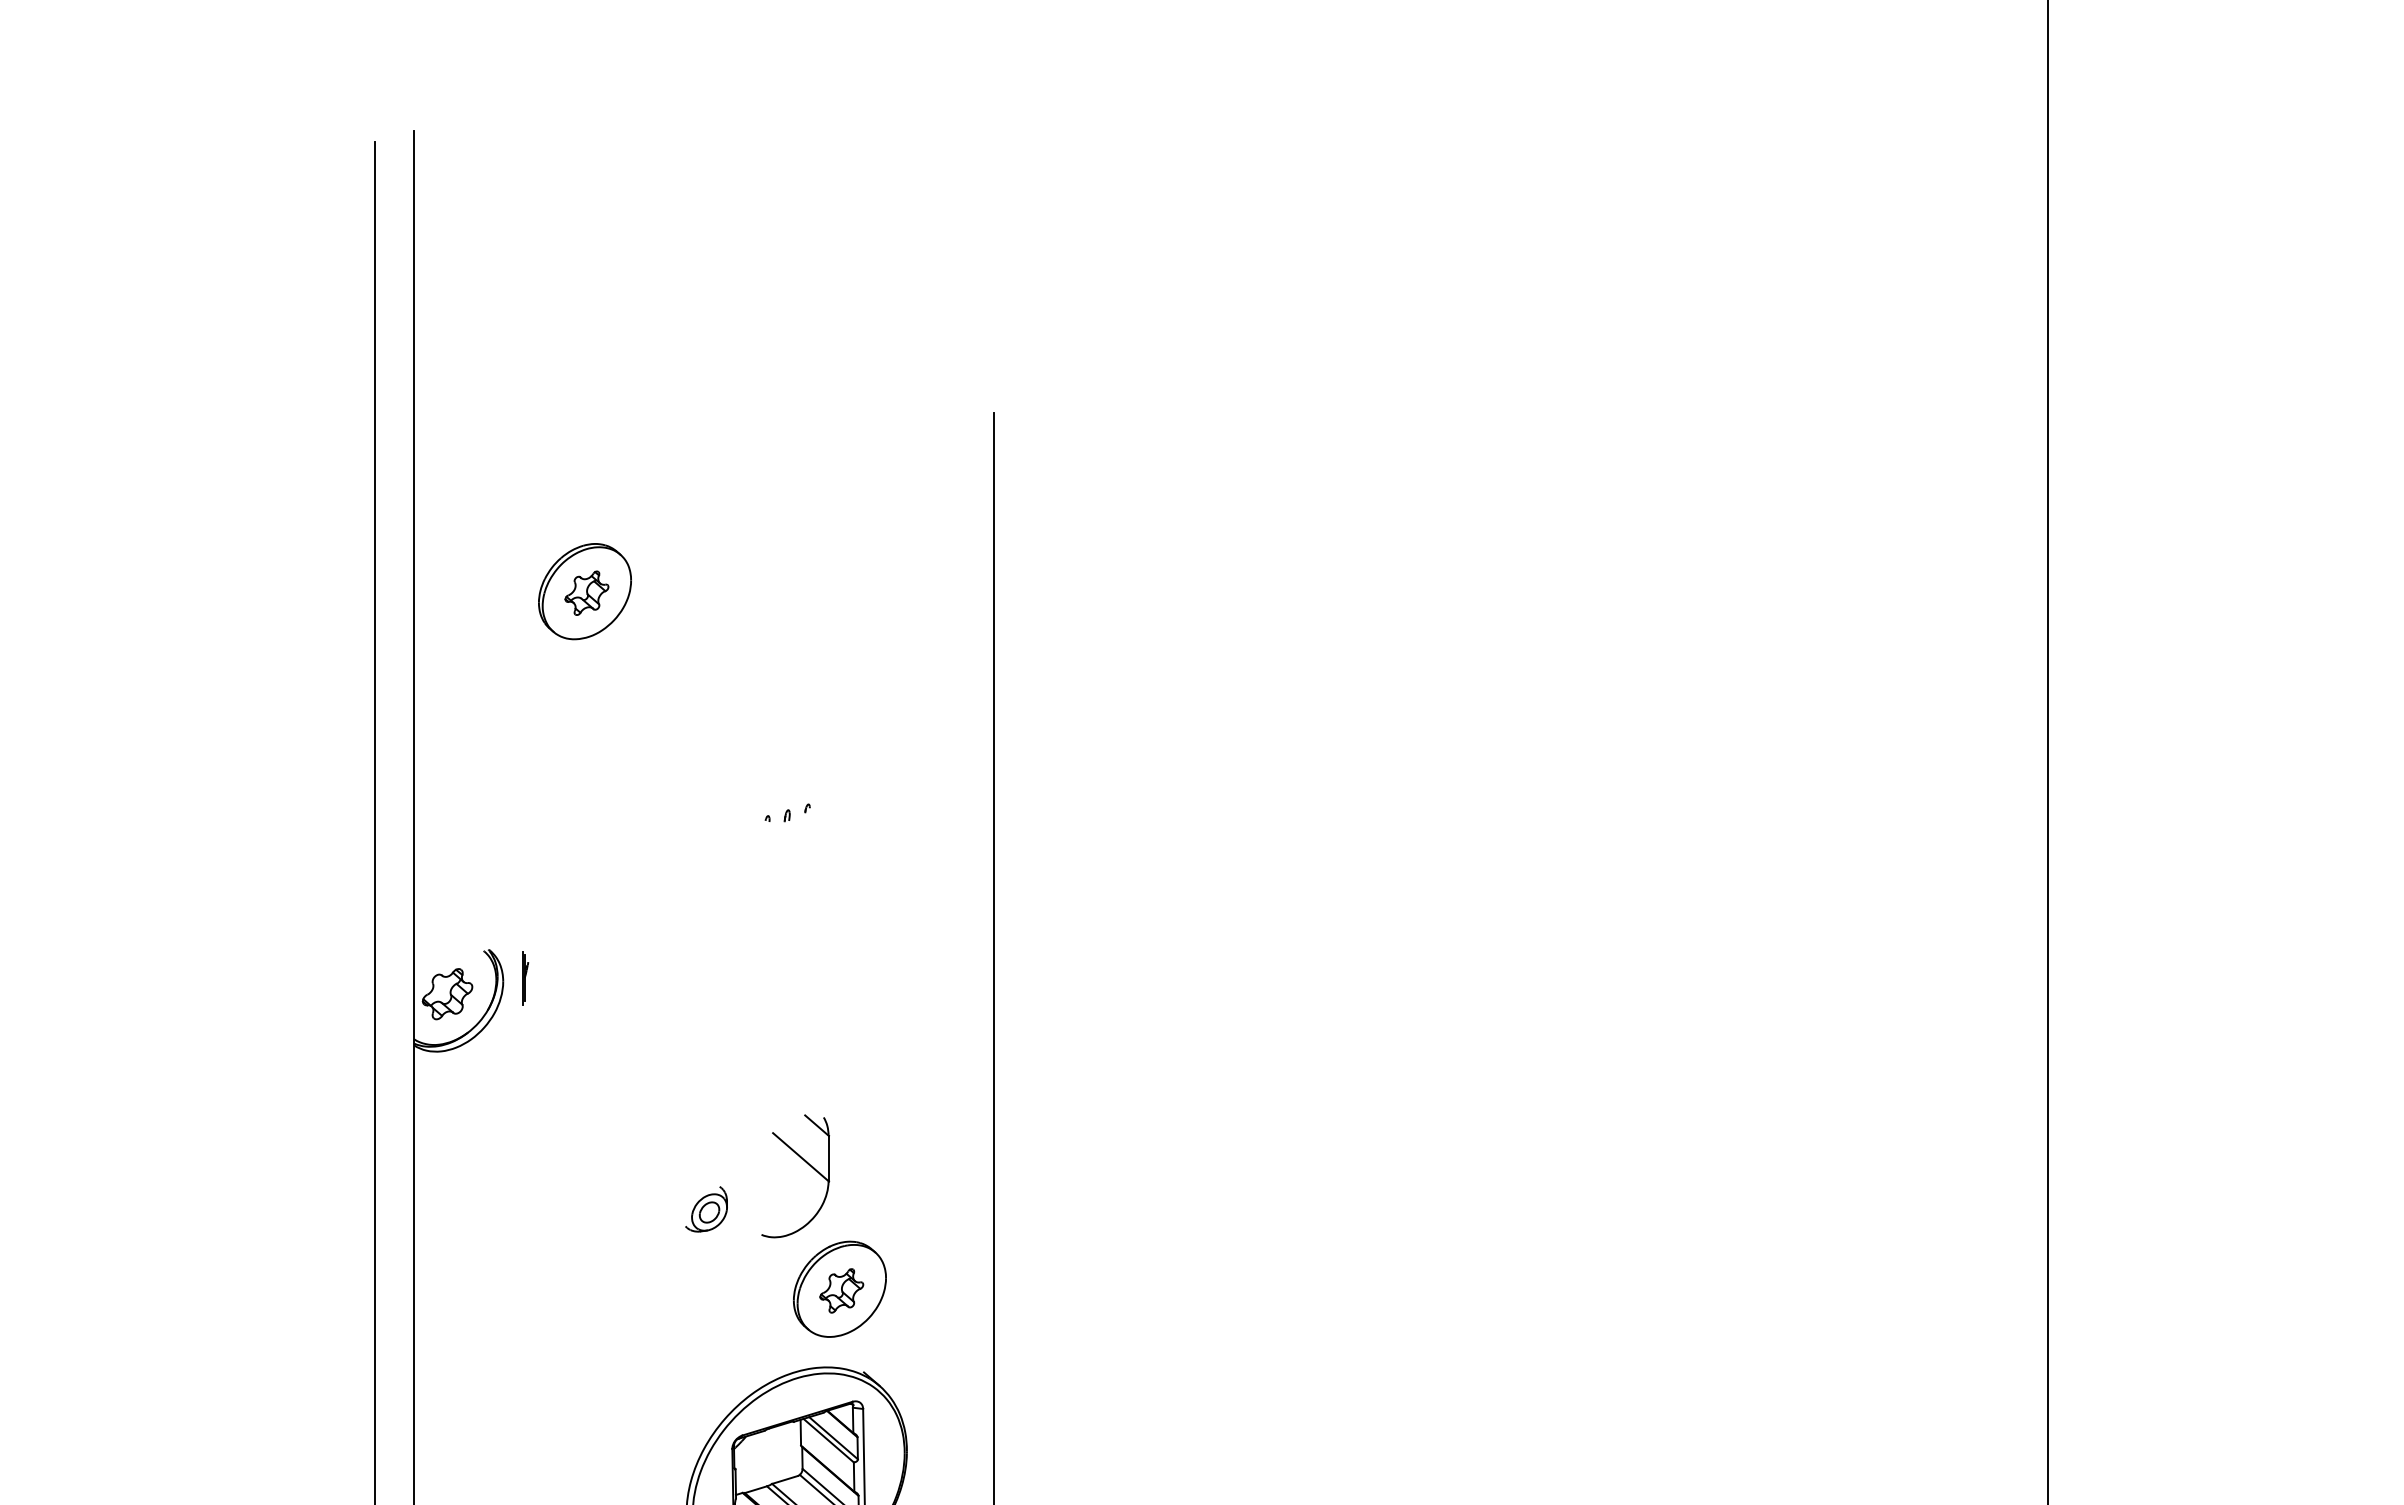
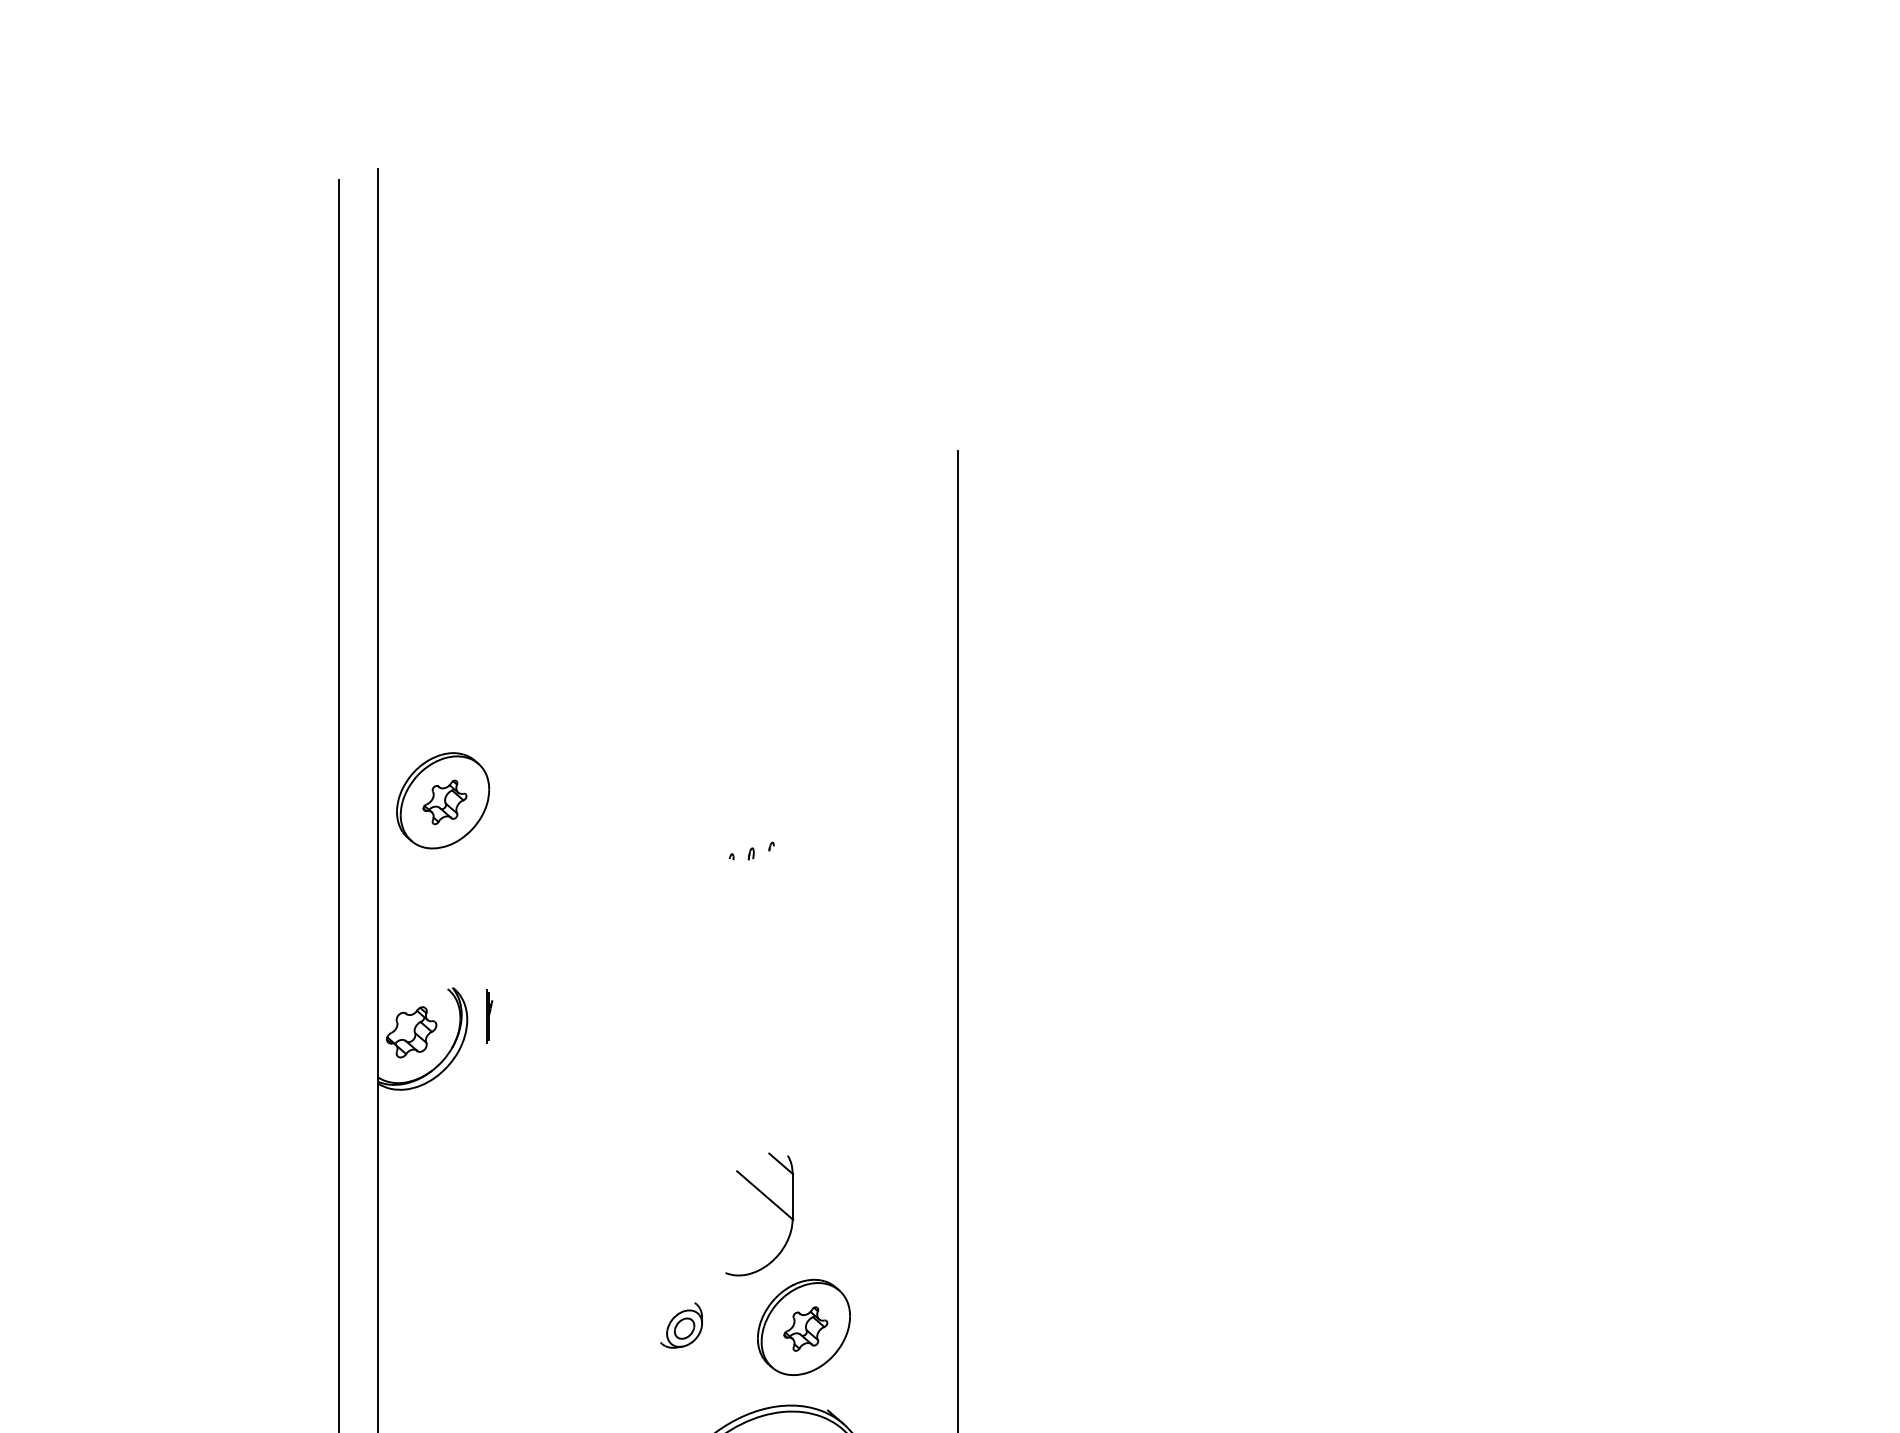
part: (584, 591) -> (442, 800), moved
part: (706, 1209) -> (681, 1325), moved

